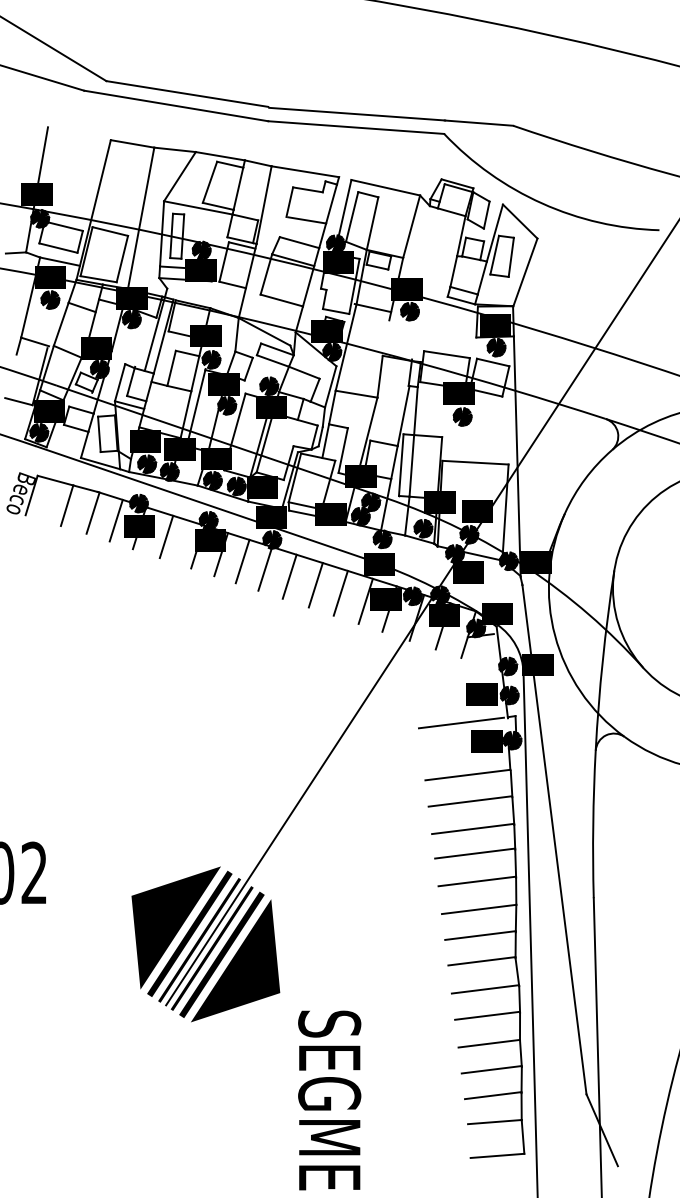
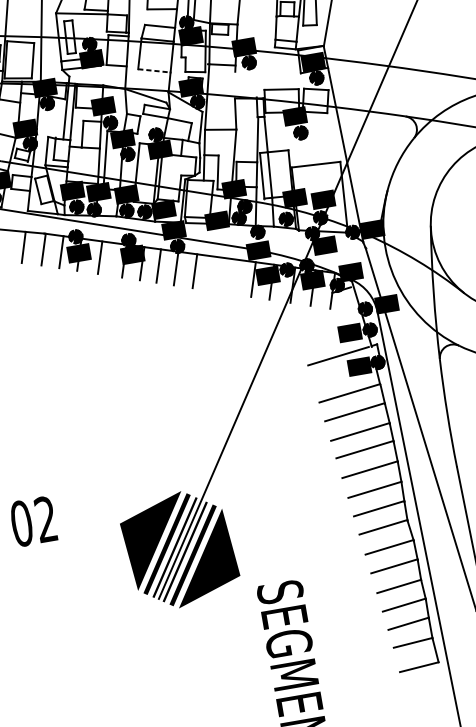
line: (281, 300) -> (154, 70), solid -> dashed
line: (315, 585) -> (214, 274), removed
line: (340, 592) -> (233, 276), removed

